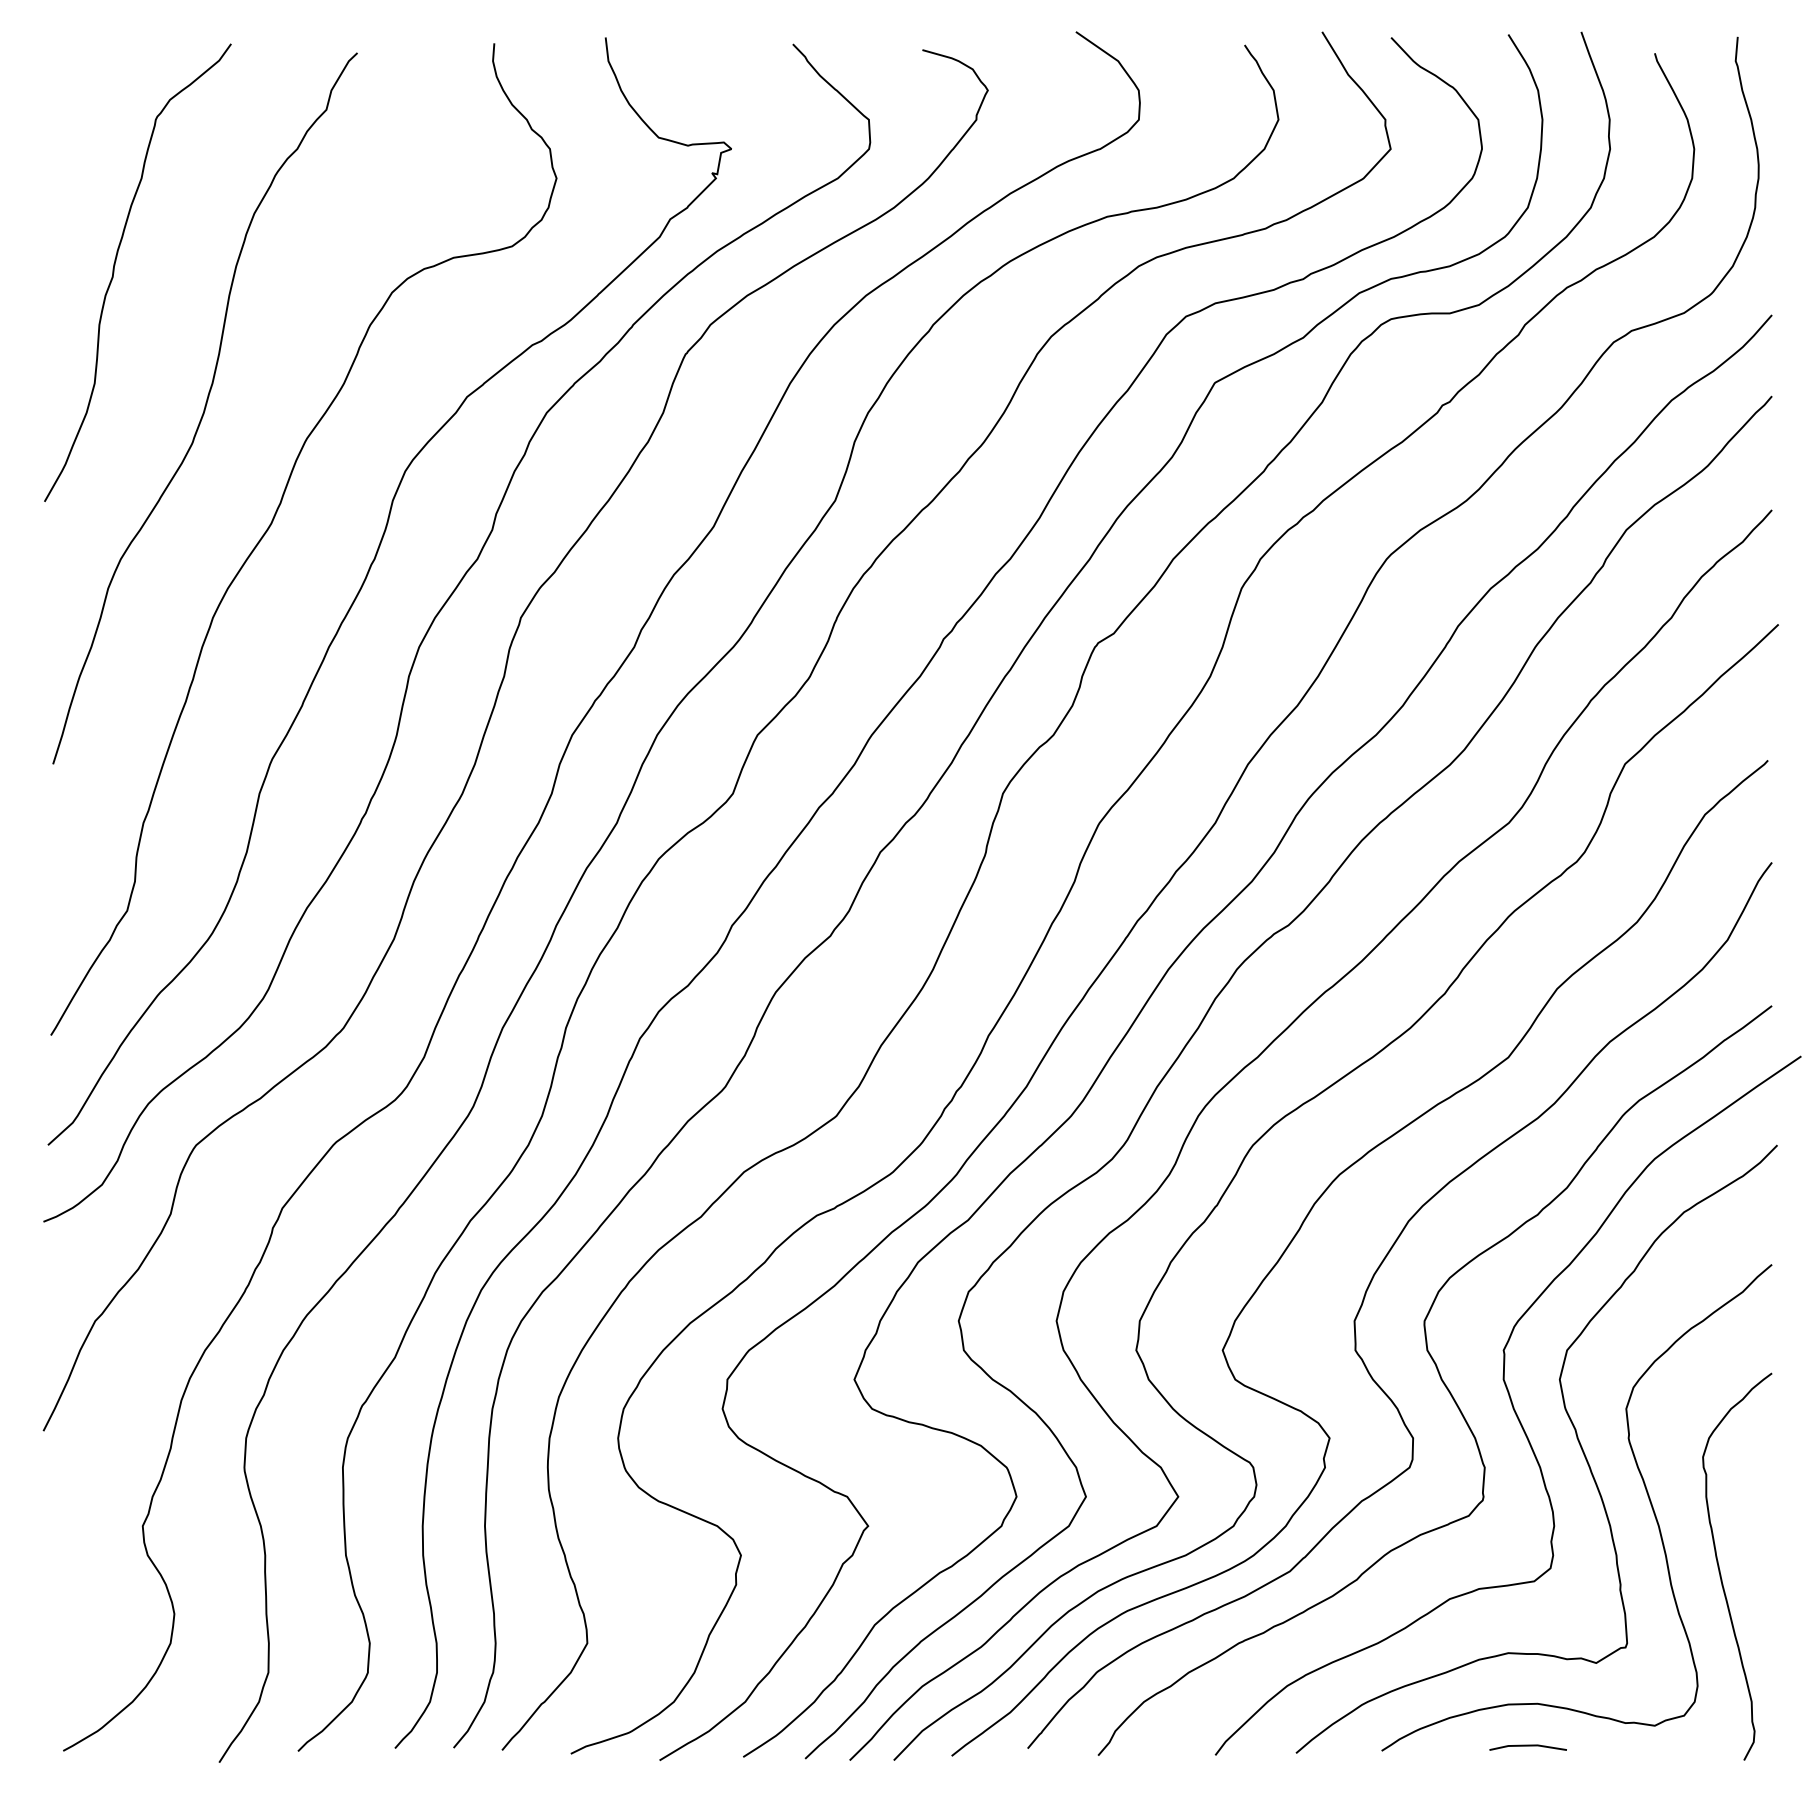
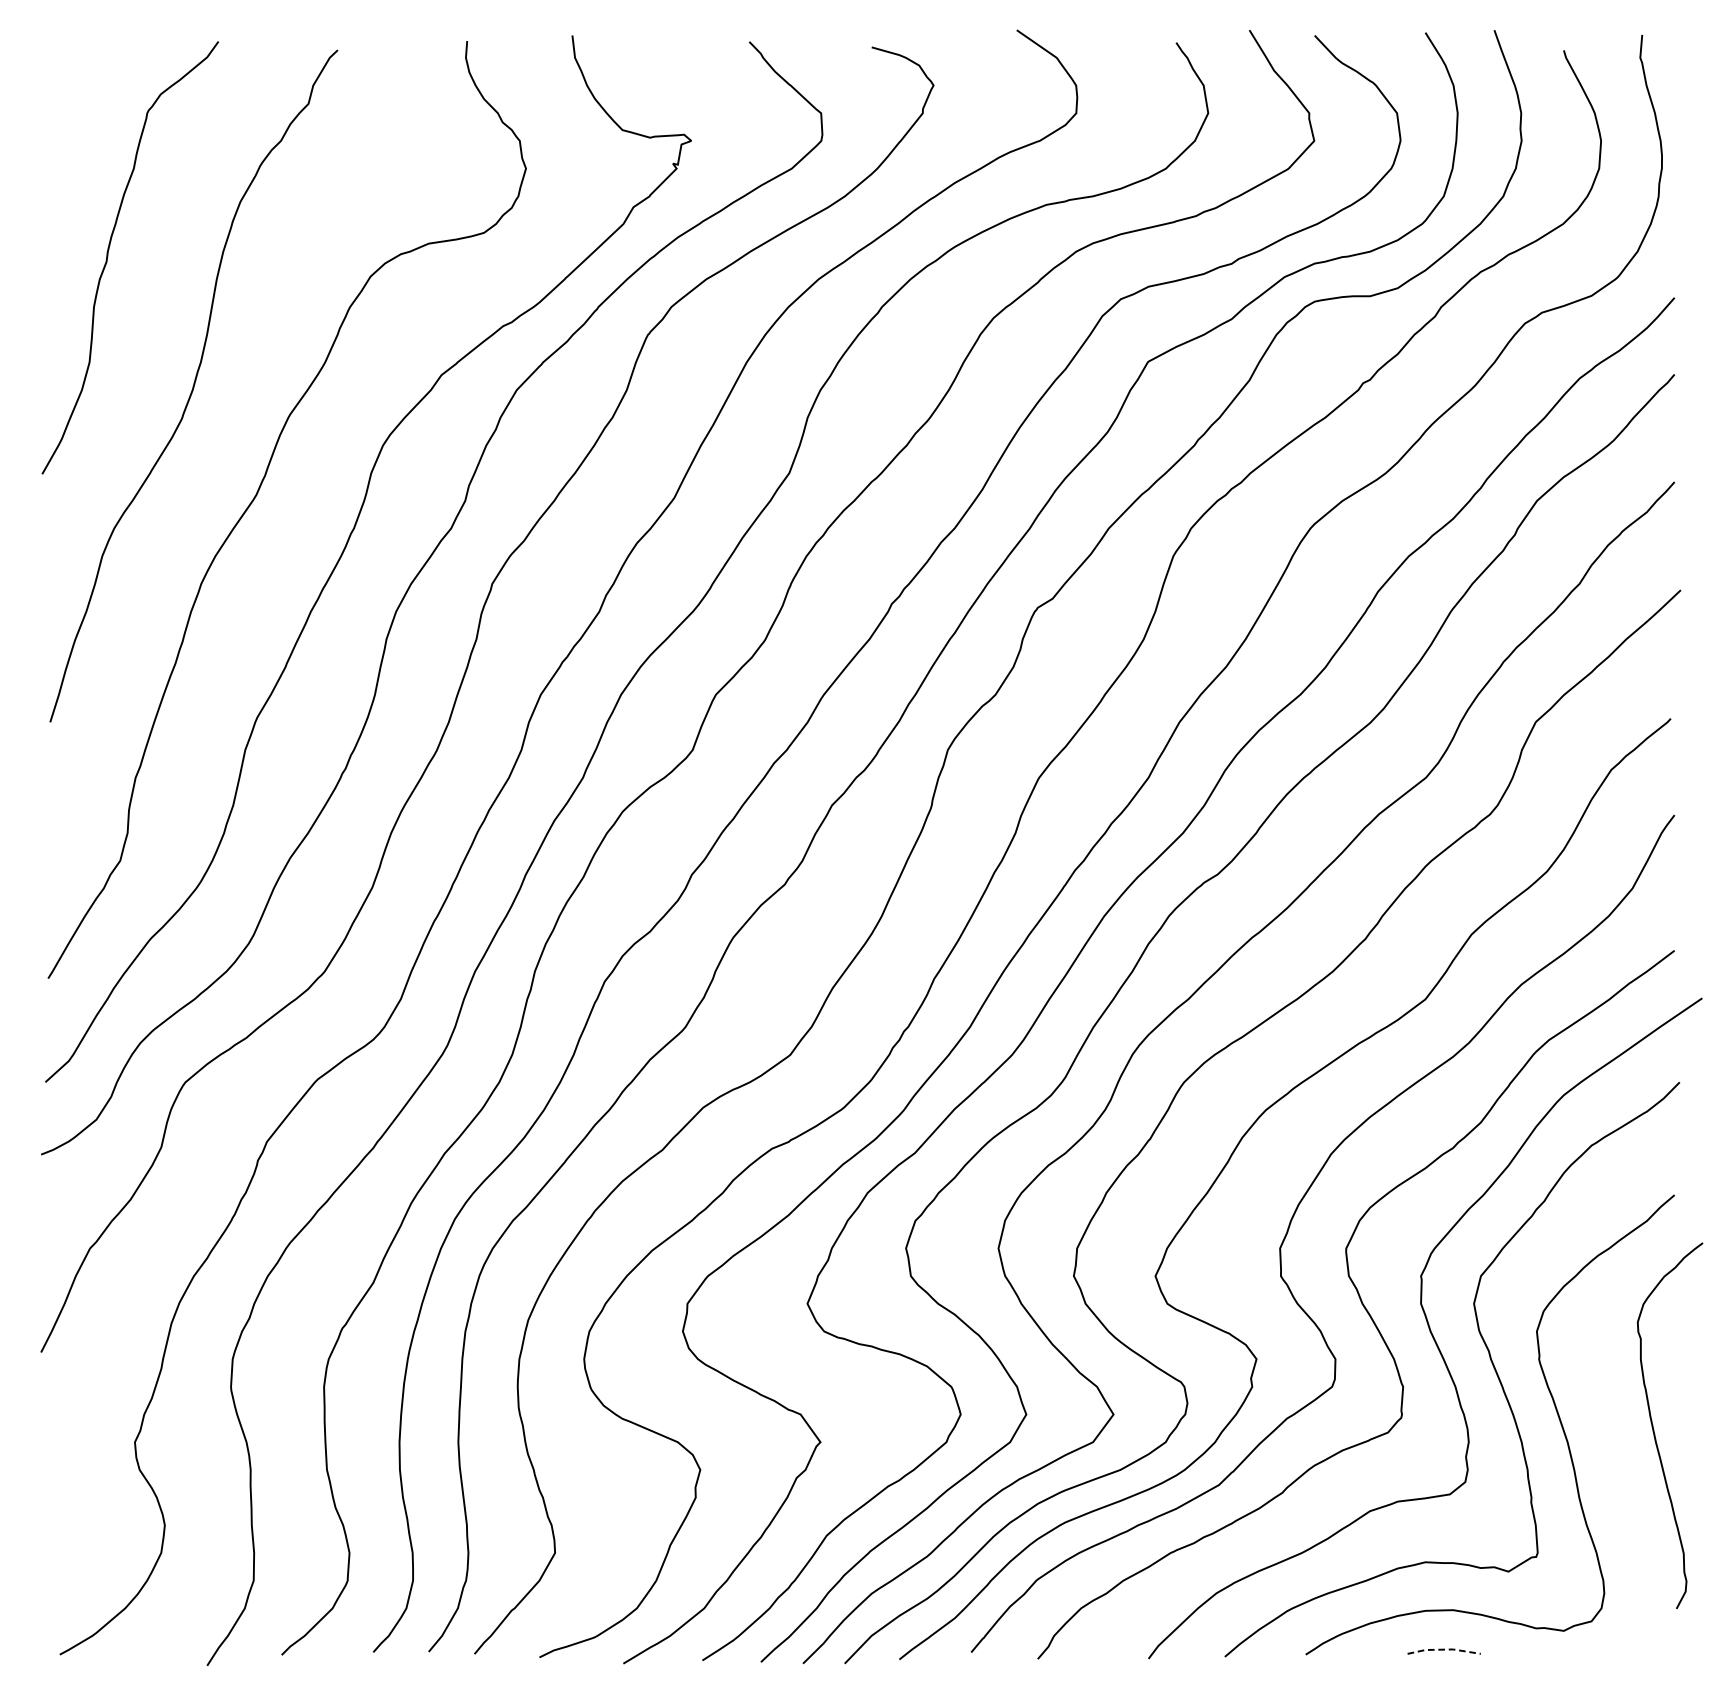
curve: (1720, 1569) -> (1654, 1428), moved
line: (1527, 1745) -> (1443, 1649), solid -> dashed

